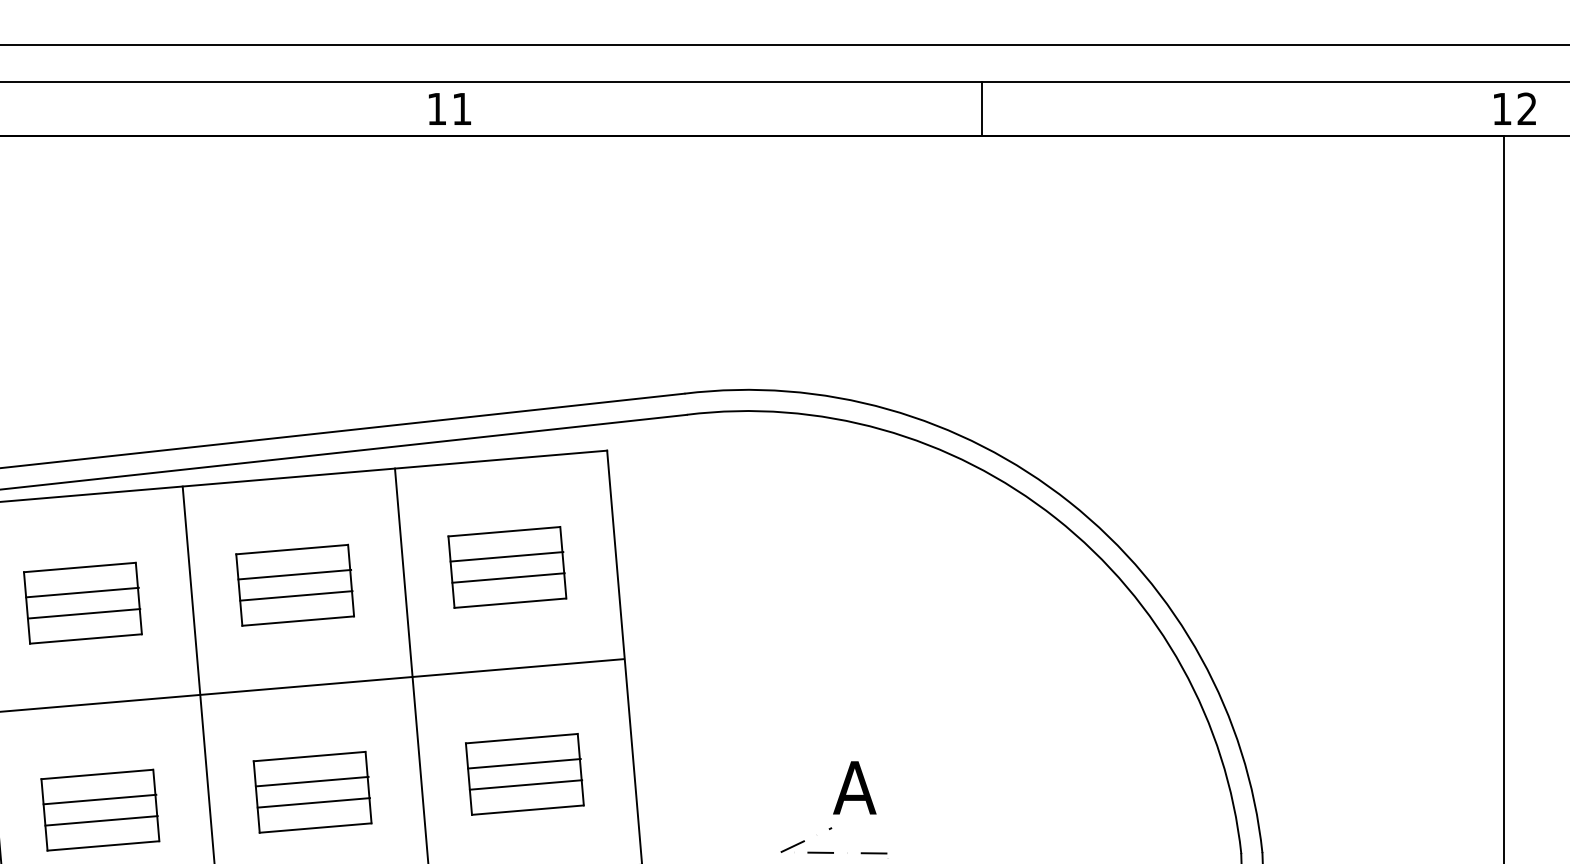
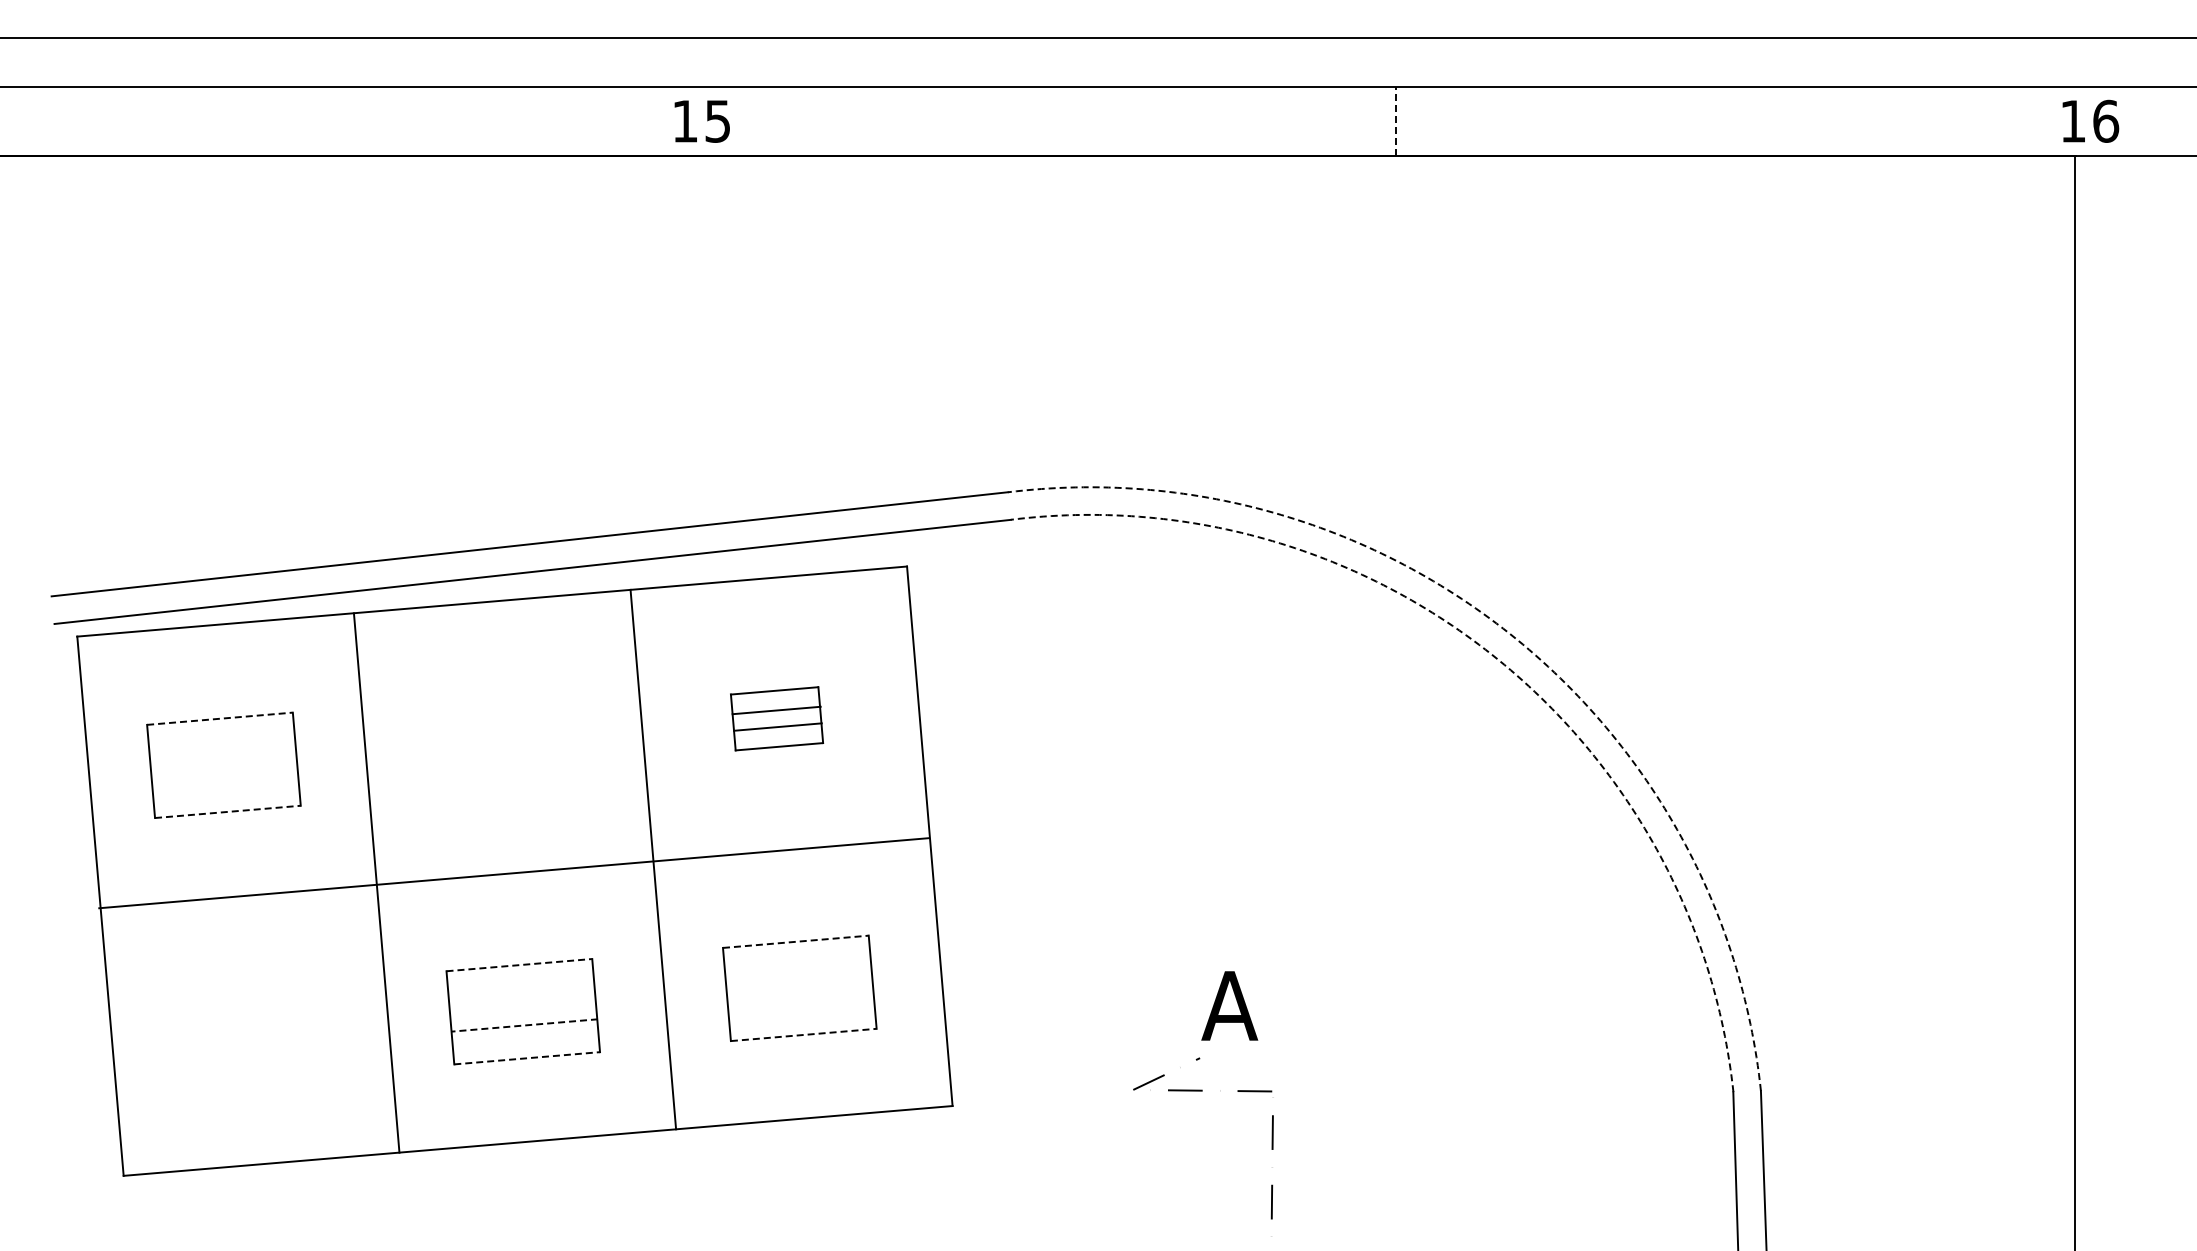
text: (1527, 108) -> (2106, 120), 12 -> 16
text: (461, 109) -> (717, 121), 11 -> 15
line: (982, 109) -> (1395, 121), solid -> dashed
arc: (1069, 502) -> (1509, 633), solid -> dashed
arc: (1055, 518) -> (1491, 654), solid -> dashed
line: (79, 567) -> (219, 718), solid -> dashed
part: (506, 567) -> (776, 718), size x0.6
part: (295, 584) -> (500, 741), removed
line: (81, 592) -> (222, 751), removed
line: (84, 613) -> (225, 778), removed
line: (85, 638) -> (227, 811), solid -> dashed
line: (521, 738) -> (795, 941), solid -> dashed
line: (309, 756) -> (519, 965), solid -> dashed
line: (523, 763) -> (798, 974), removed
line: (312, 781) -> (522, 997), removed
line: (526, 784) -> (801, 1001), removed
line: (313, 802) -> (524, 1025), solid -> dashed
part: (100, 809) -> (246, 1034), removed
line: (527, 809) -> (803, 1034), solid -> dashed
line: (315, 828) -> (527, 1058), solid -> dashed

